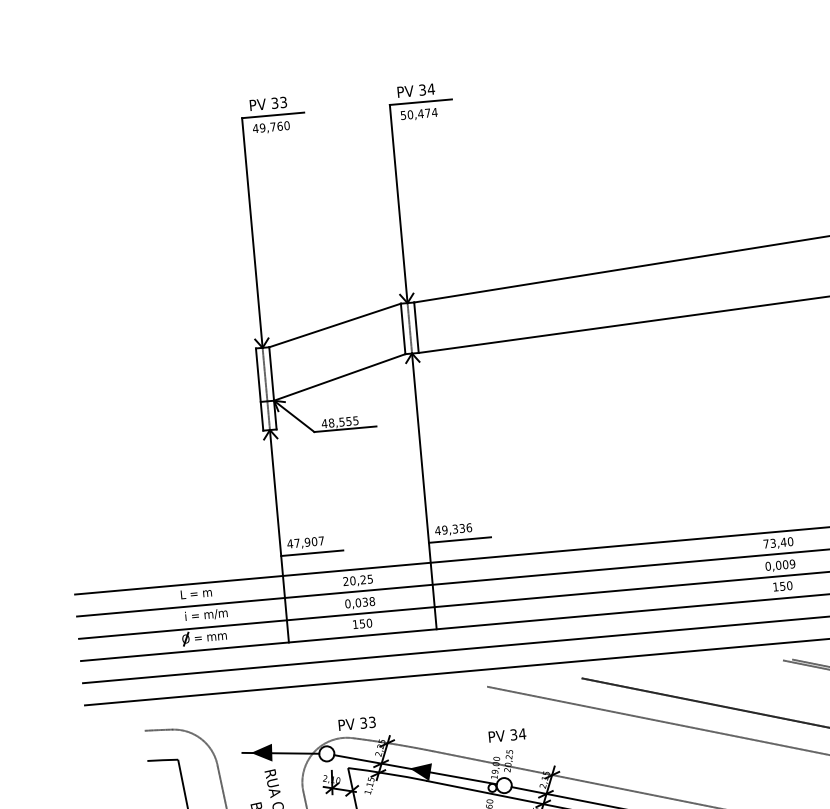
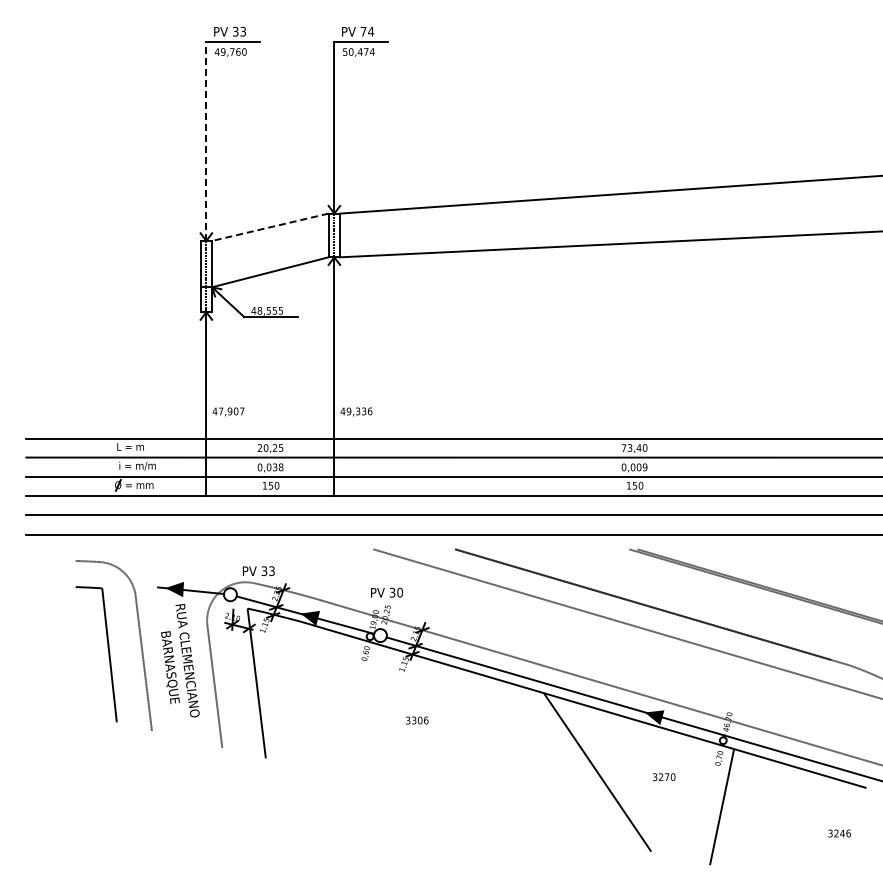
text: (422, 89) -> (363, 31), 34 -> 74
line: (252, 232) -> (206, 141), solid -> dashed
line: (335, 325) -> (270, 227), solid -> dashed
line: (460, 540) -> (361, 421), removed
line: (312, 553) -> (233, 421), removed
text: (522, 733) -> (400, 592), 34 -> 30

